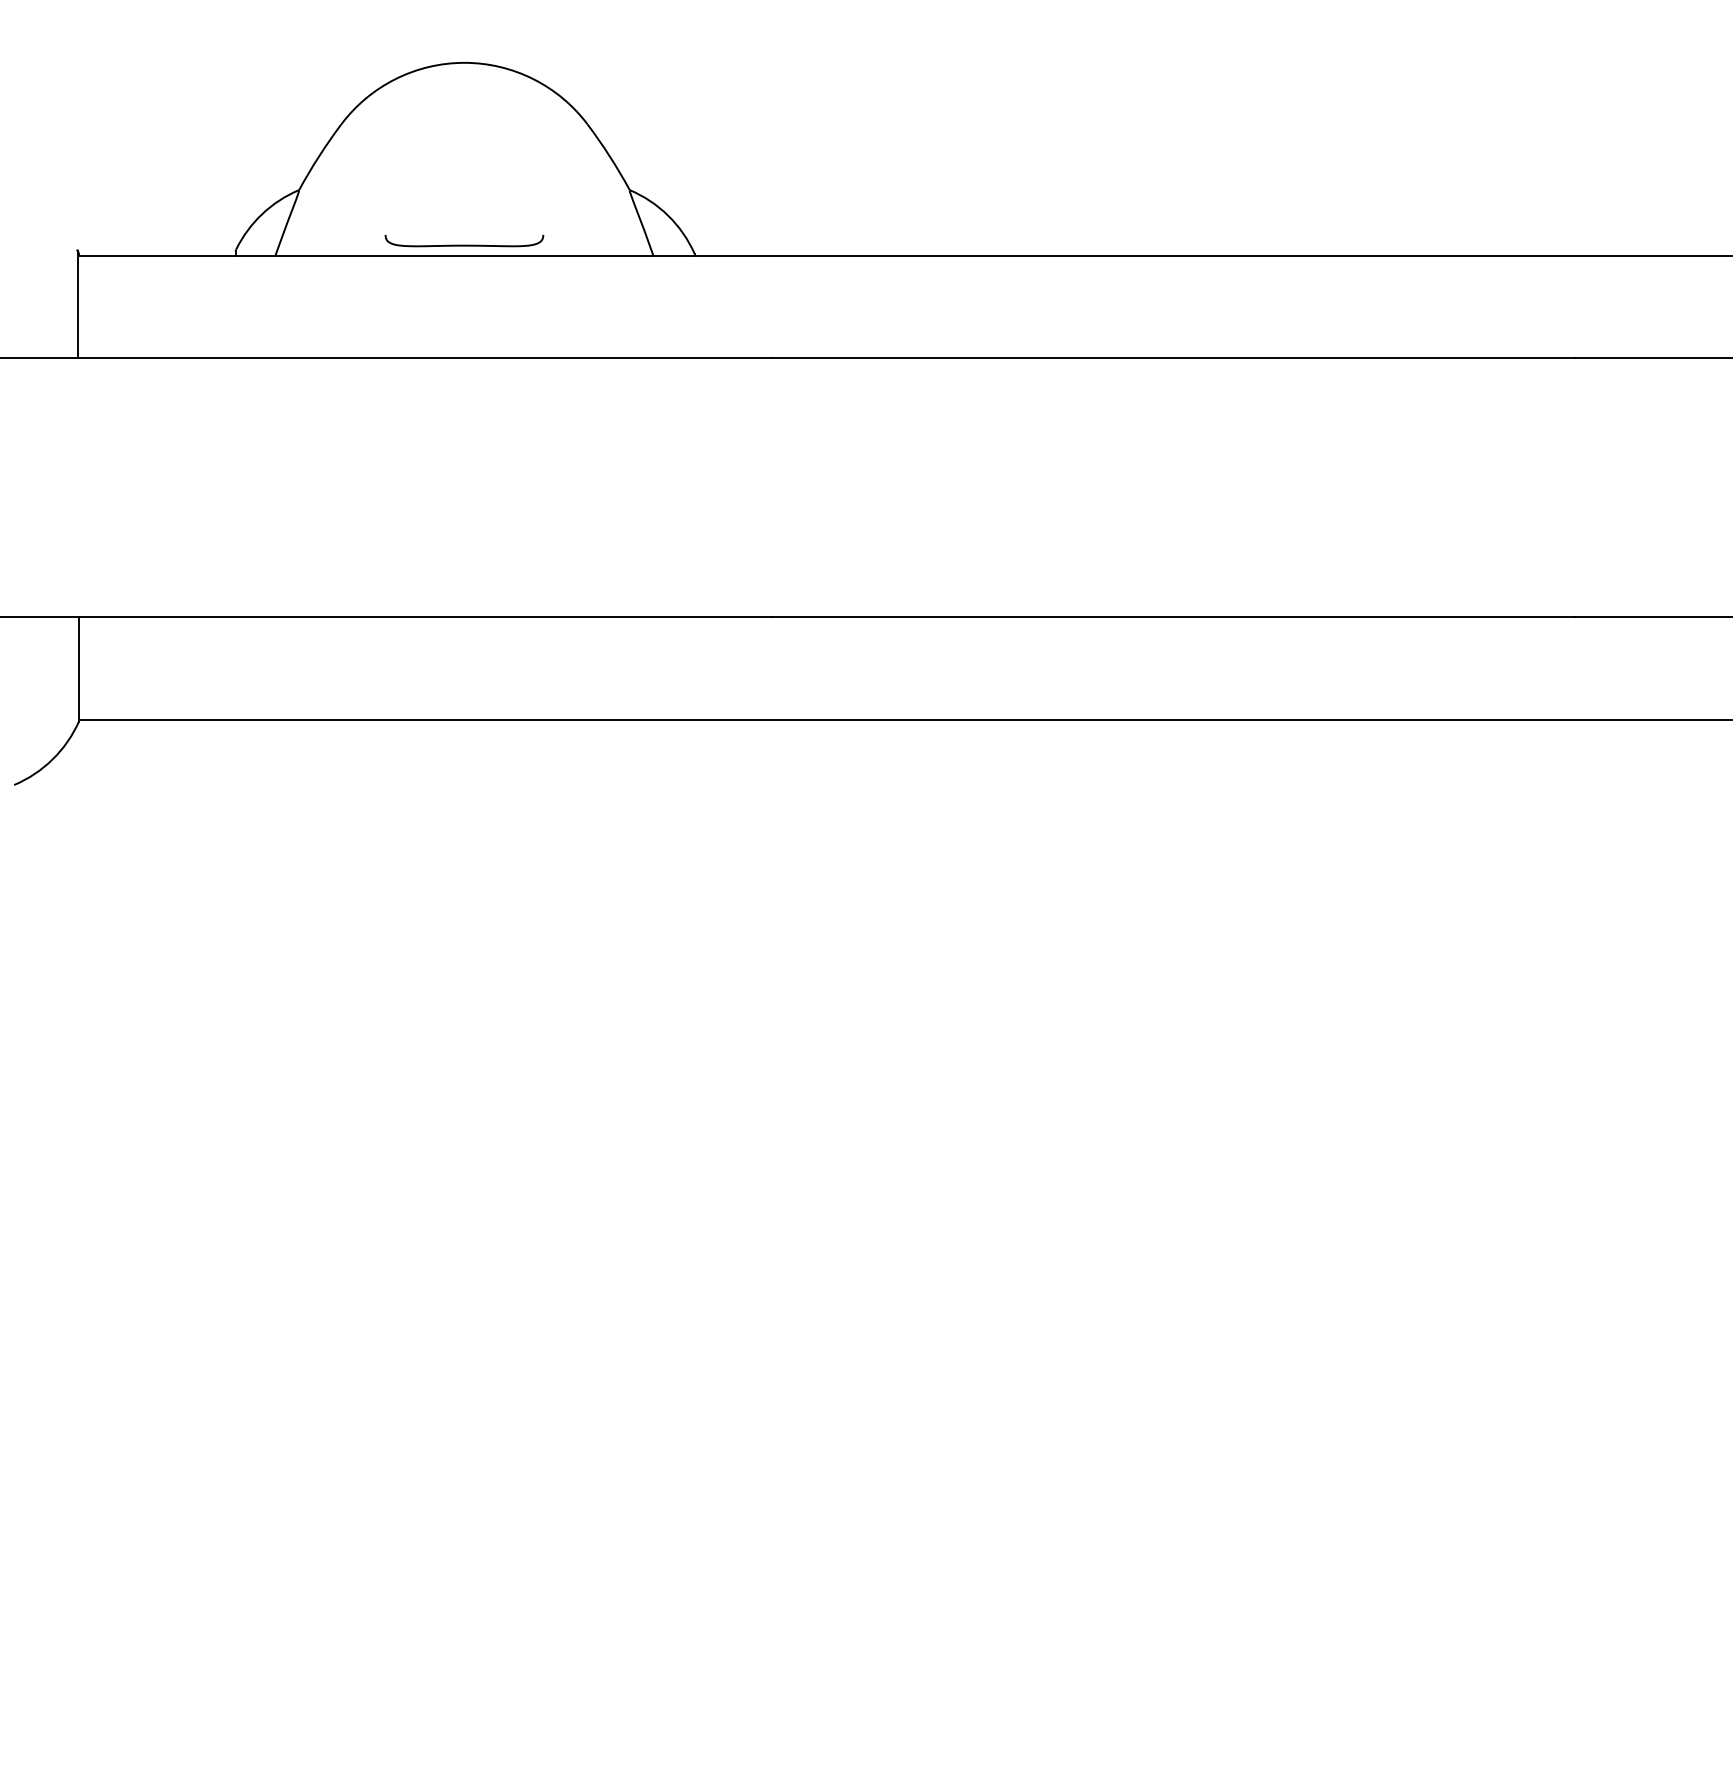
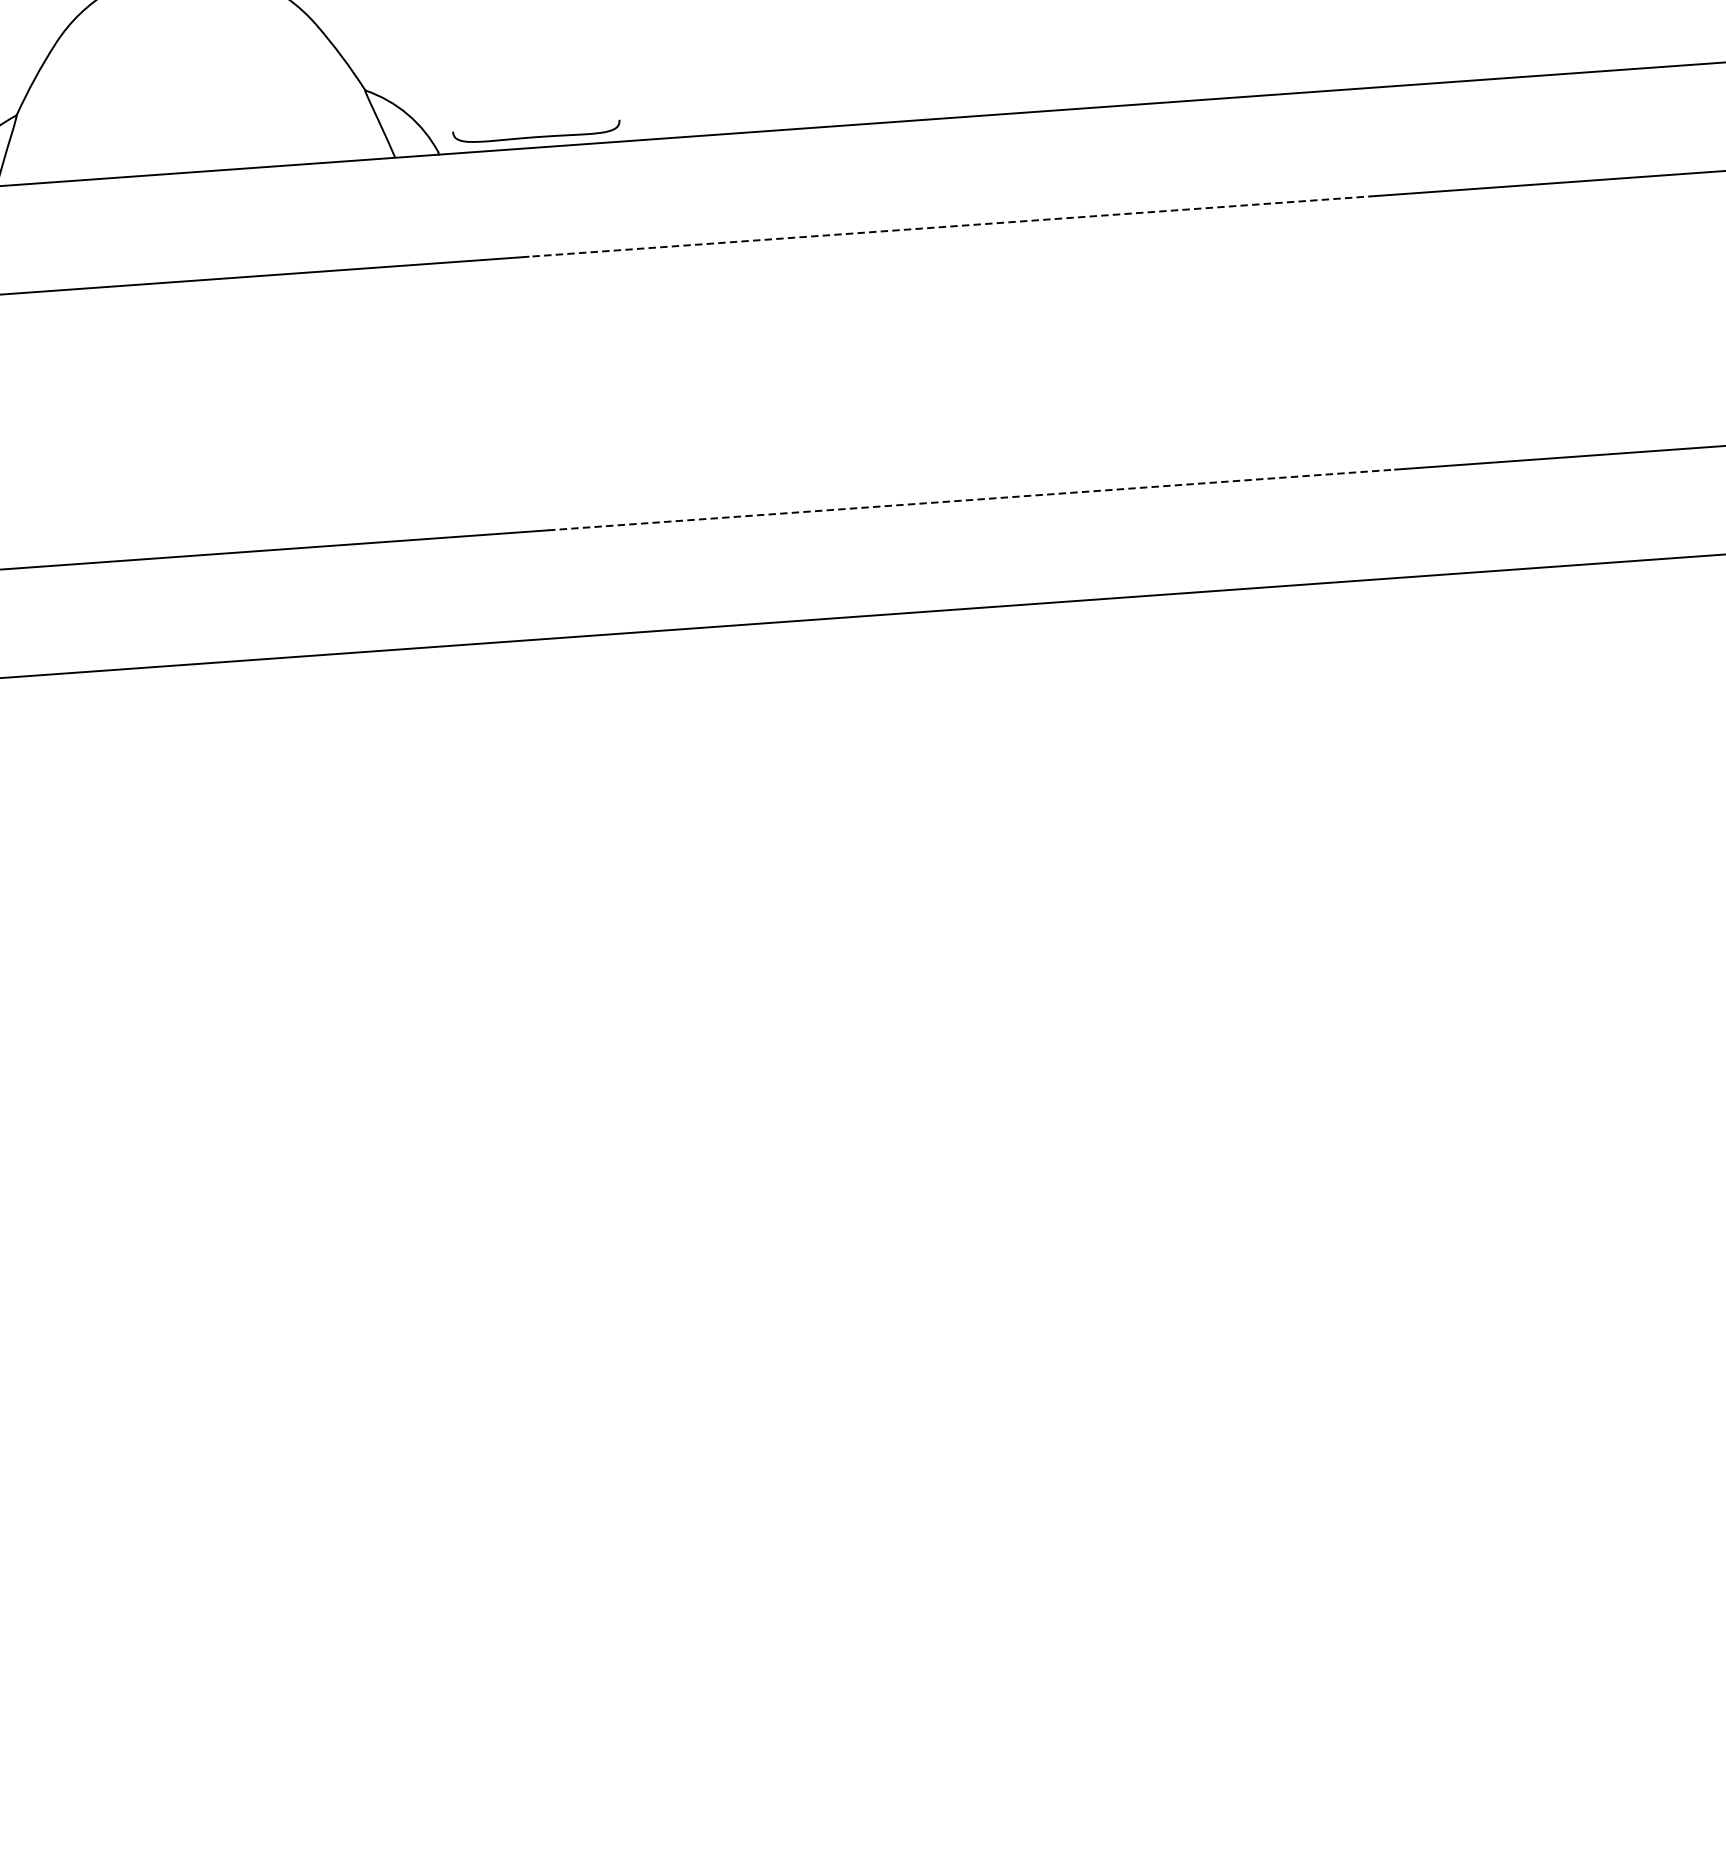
curve: (464, 244) -> (537, 135), moved
line: (1173, 357) -> (951, 225), solid -> dashed
line: (1174, 617) -> (972, 500), solid -> dashed

